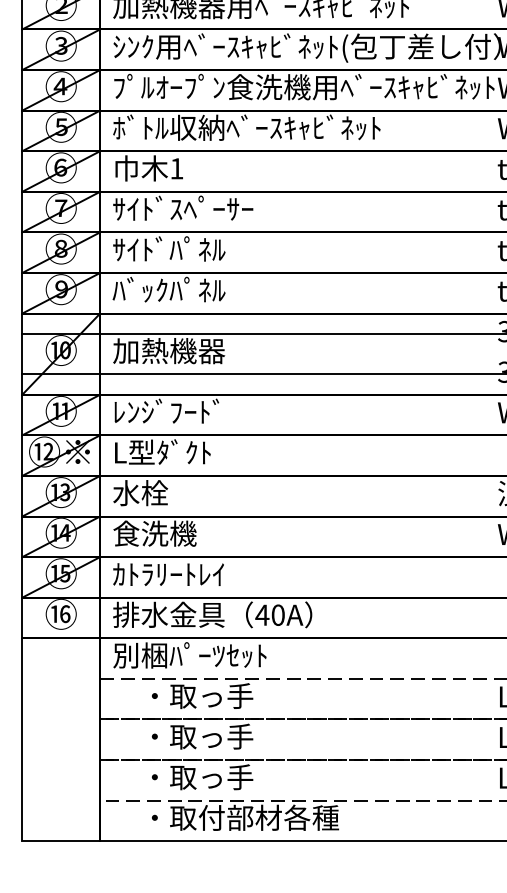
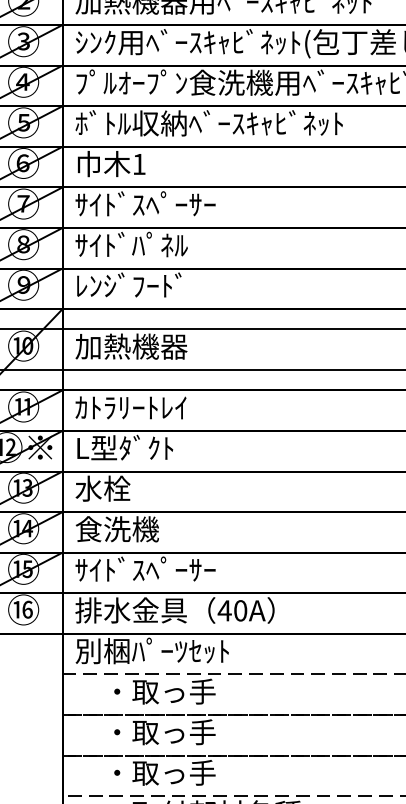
text: (168, 289) -> (130, 285), ﾊﾞｯｸﾊﾟﾈﾙ -> ﾚﾝｼﾞﾌｰﾄﾞ
text: (168, 410) -> (130, 406), ﾚﾝｼﾞﾌｰﾄﾞ -> ｶﾄﾗﾘｰﾄﾚｲ
text: (183, 573) -> (145, 569), ｶﾄﾗﾘｰﾄﾚｲ -> ｻｲﾄﾞｽﾍﾟｰｻｰ

